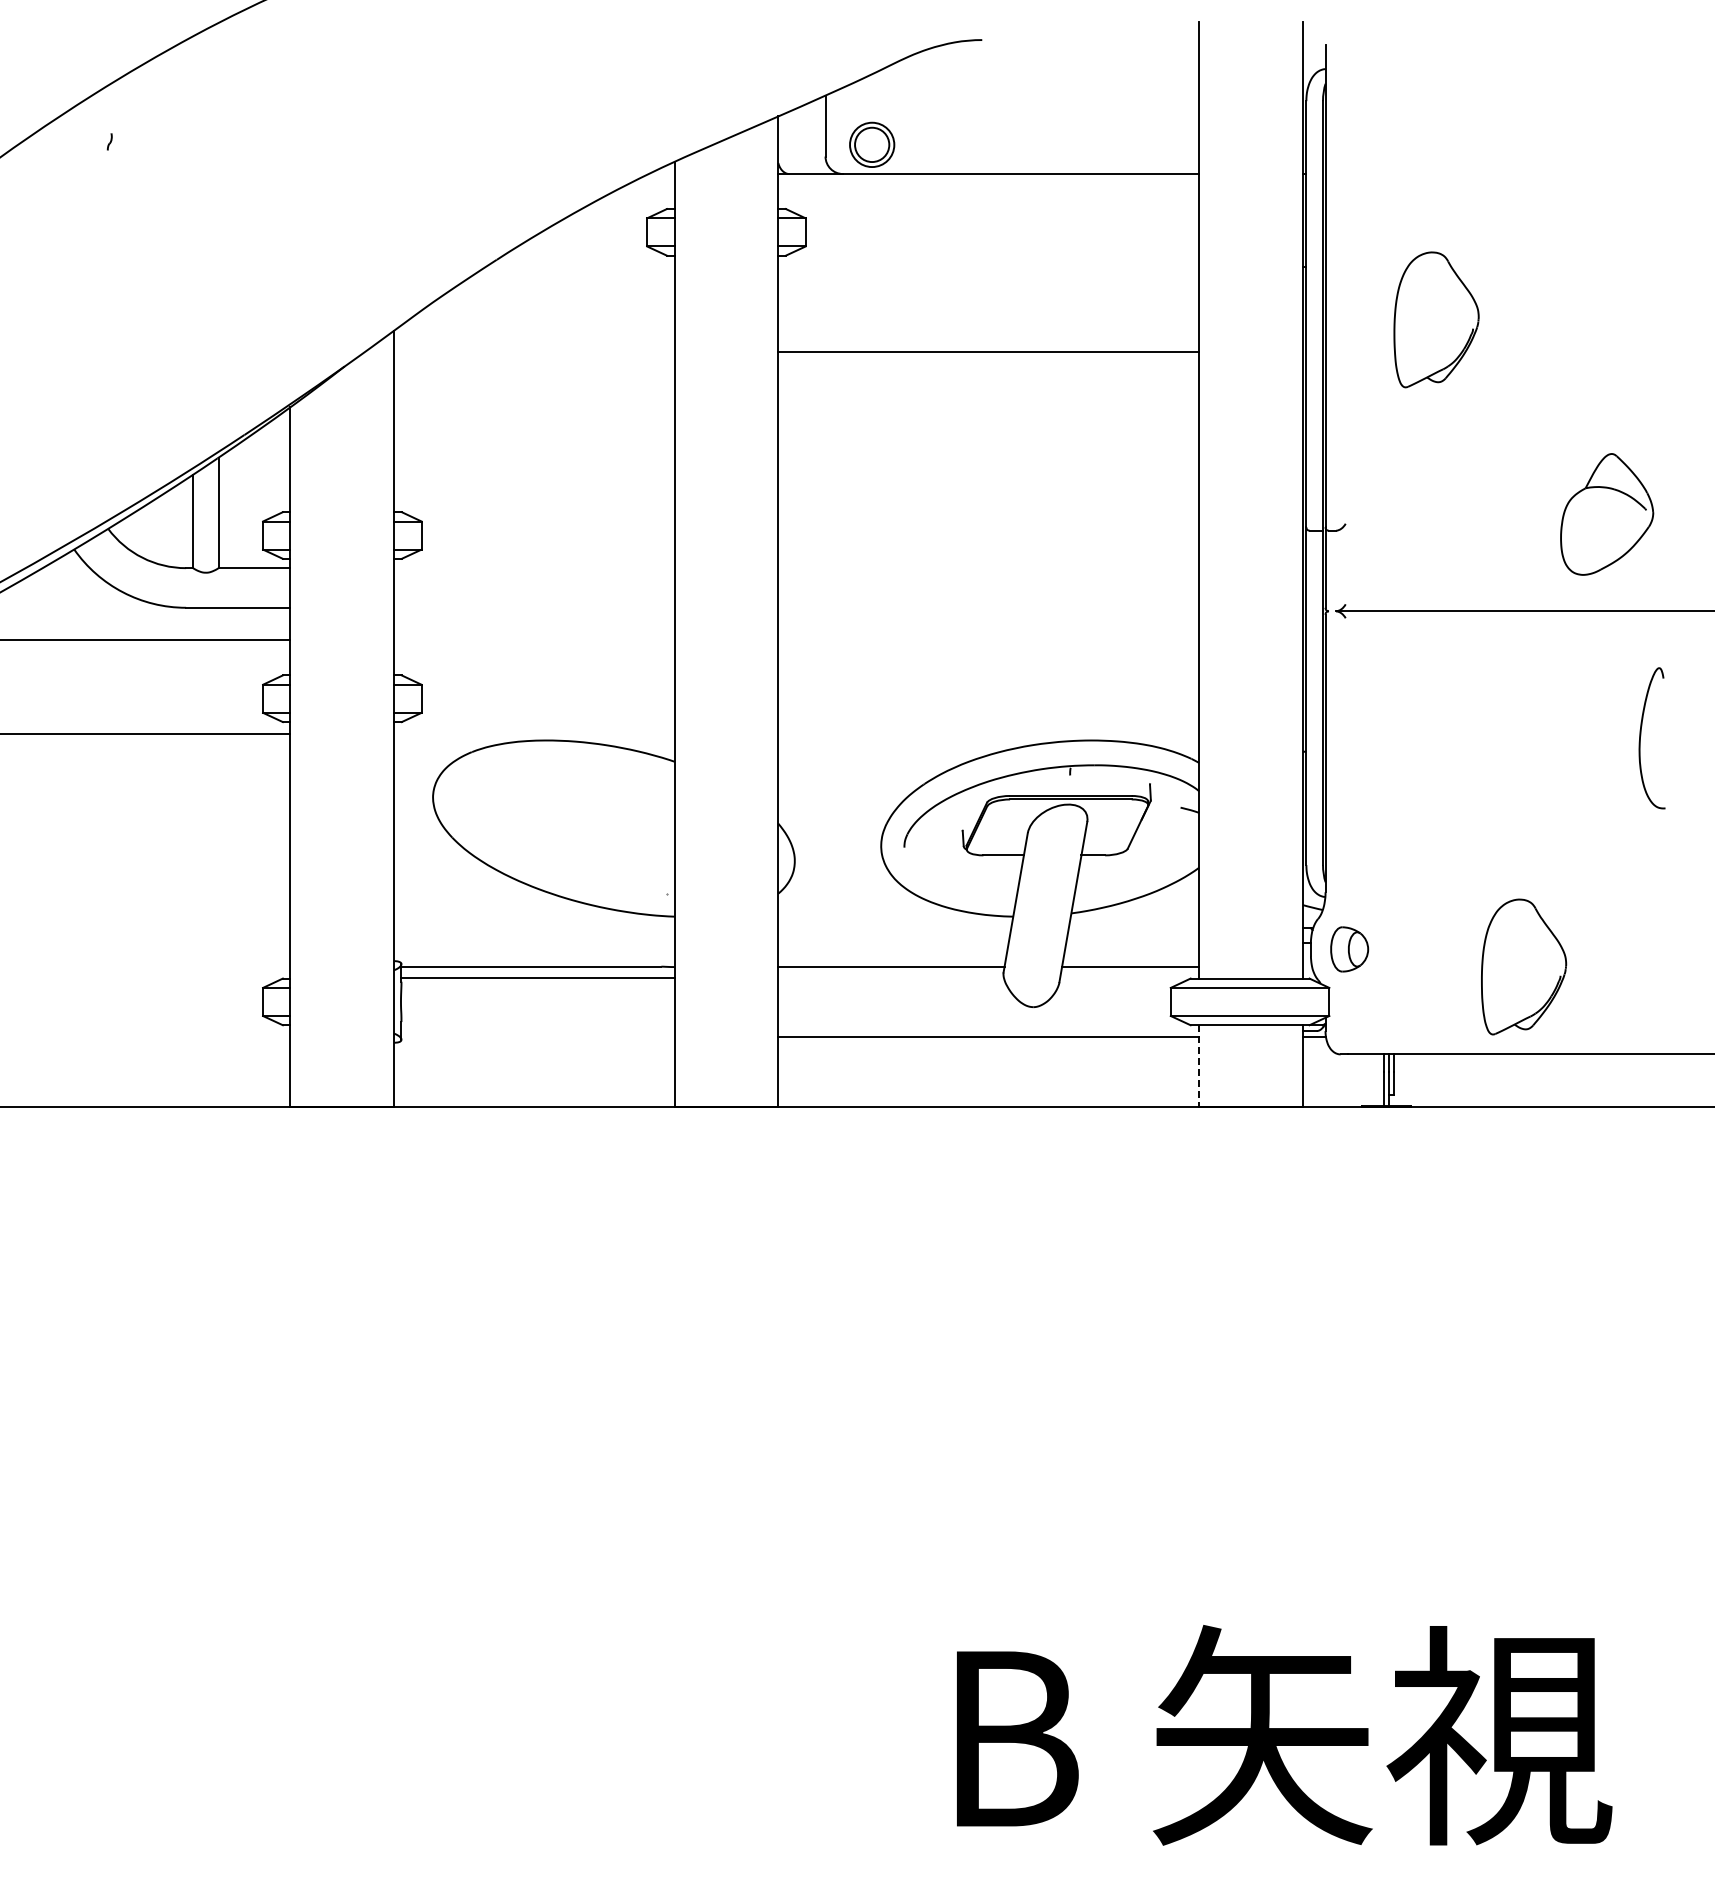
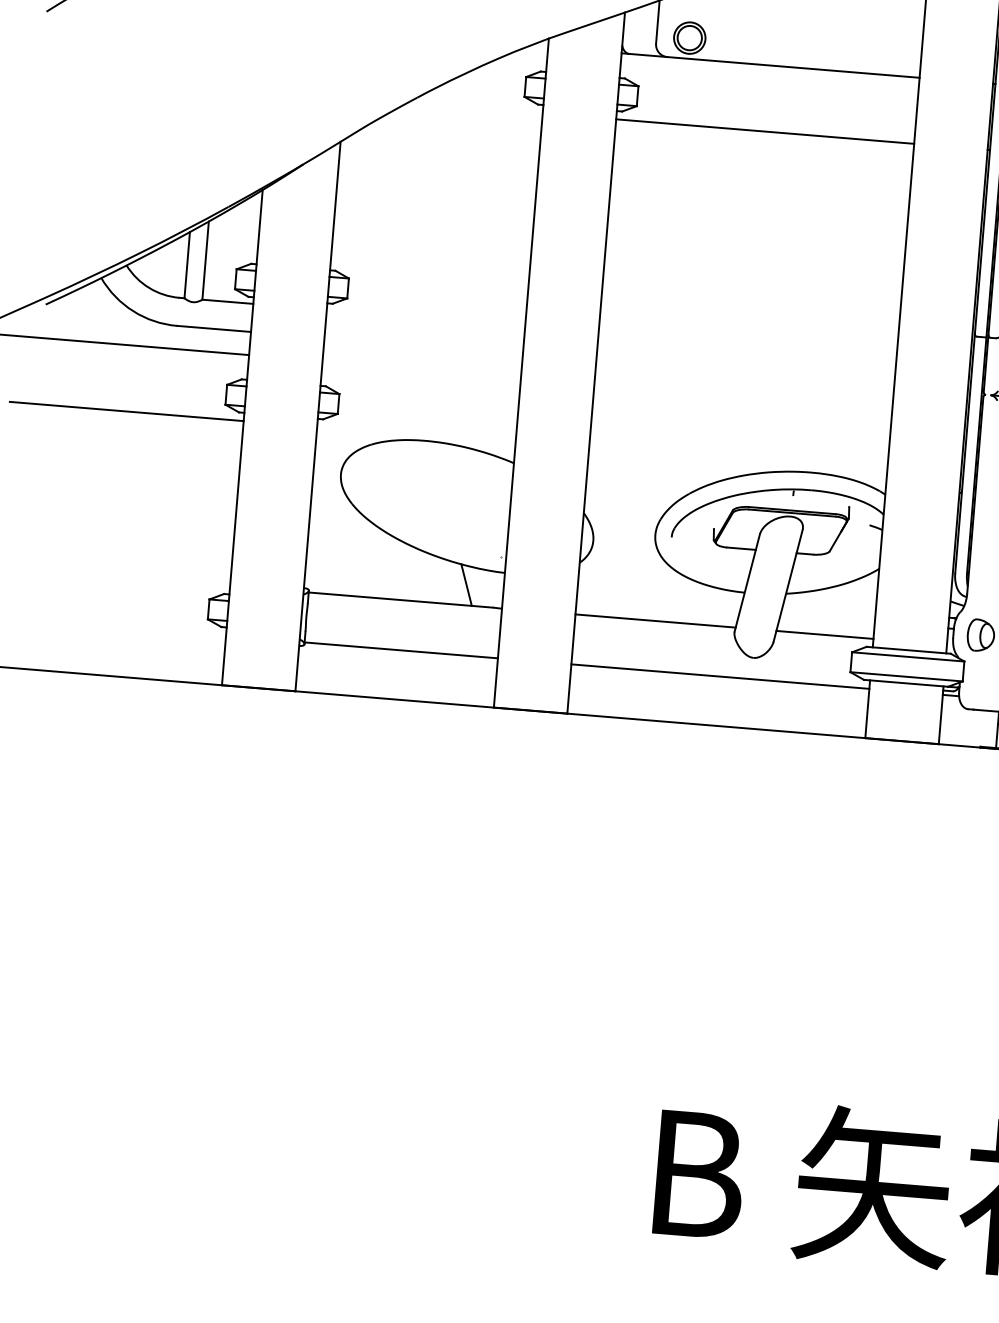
line: (988, 352) -> (764, 131), moved
line: (621, 937) -> (466, 584), added
line: (537, 978) -> (400, 650), moved
line: (1199, 1066) -> (867, 709), dashed -> solid

